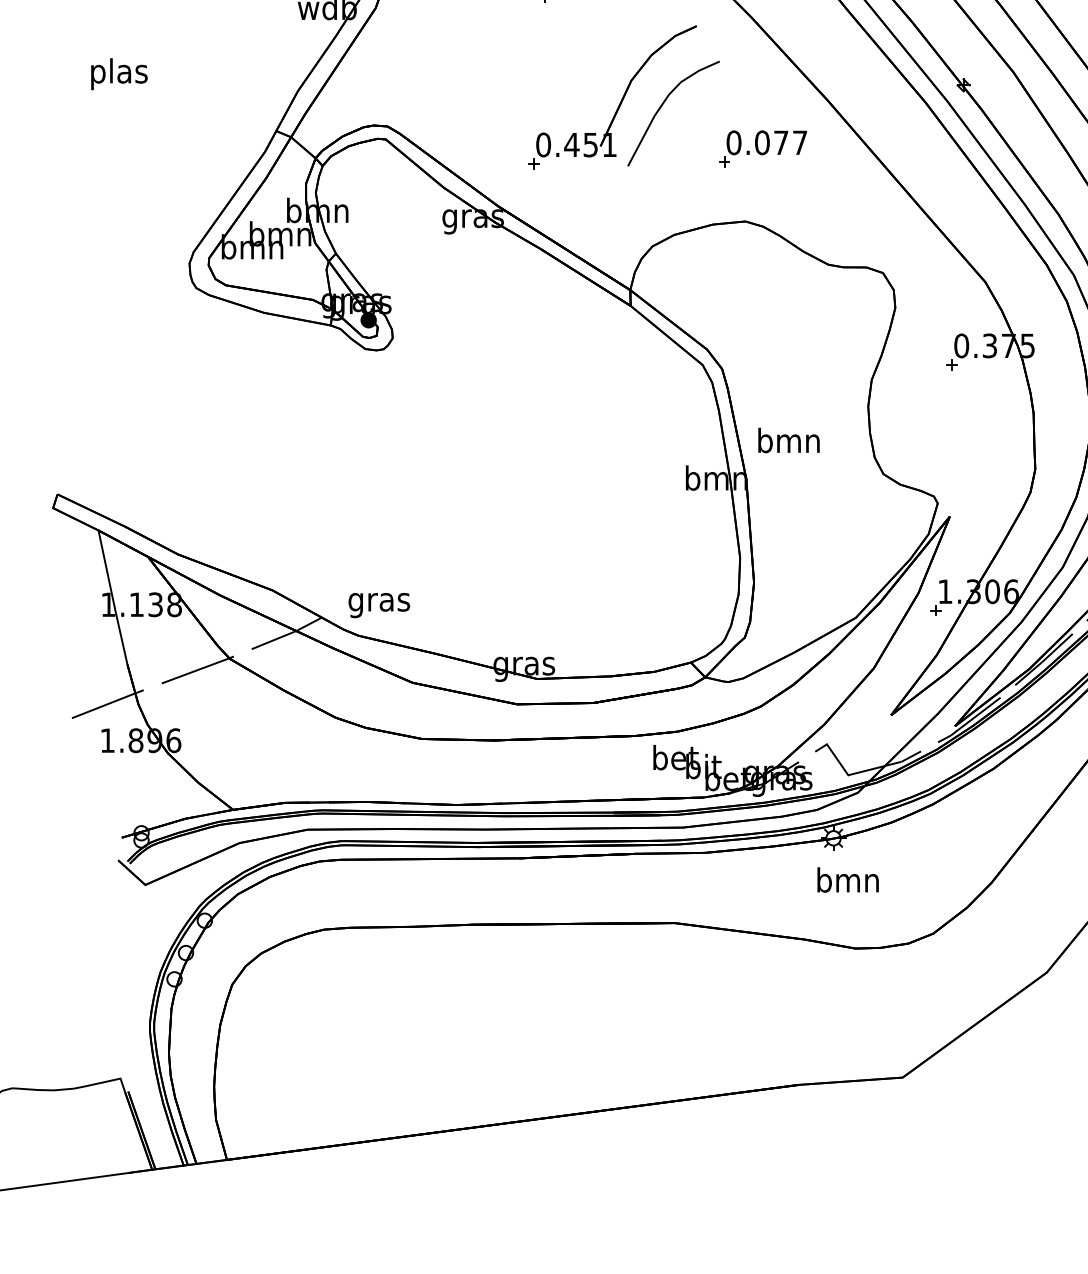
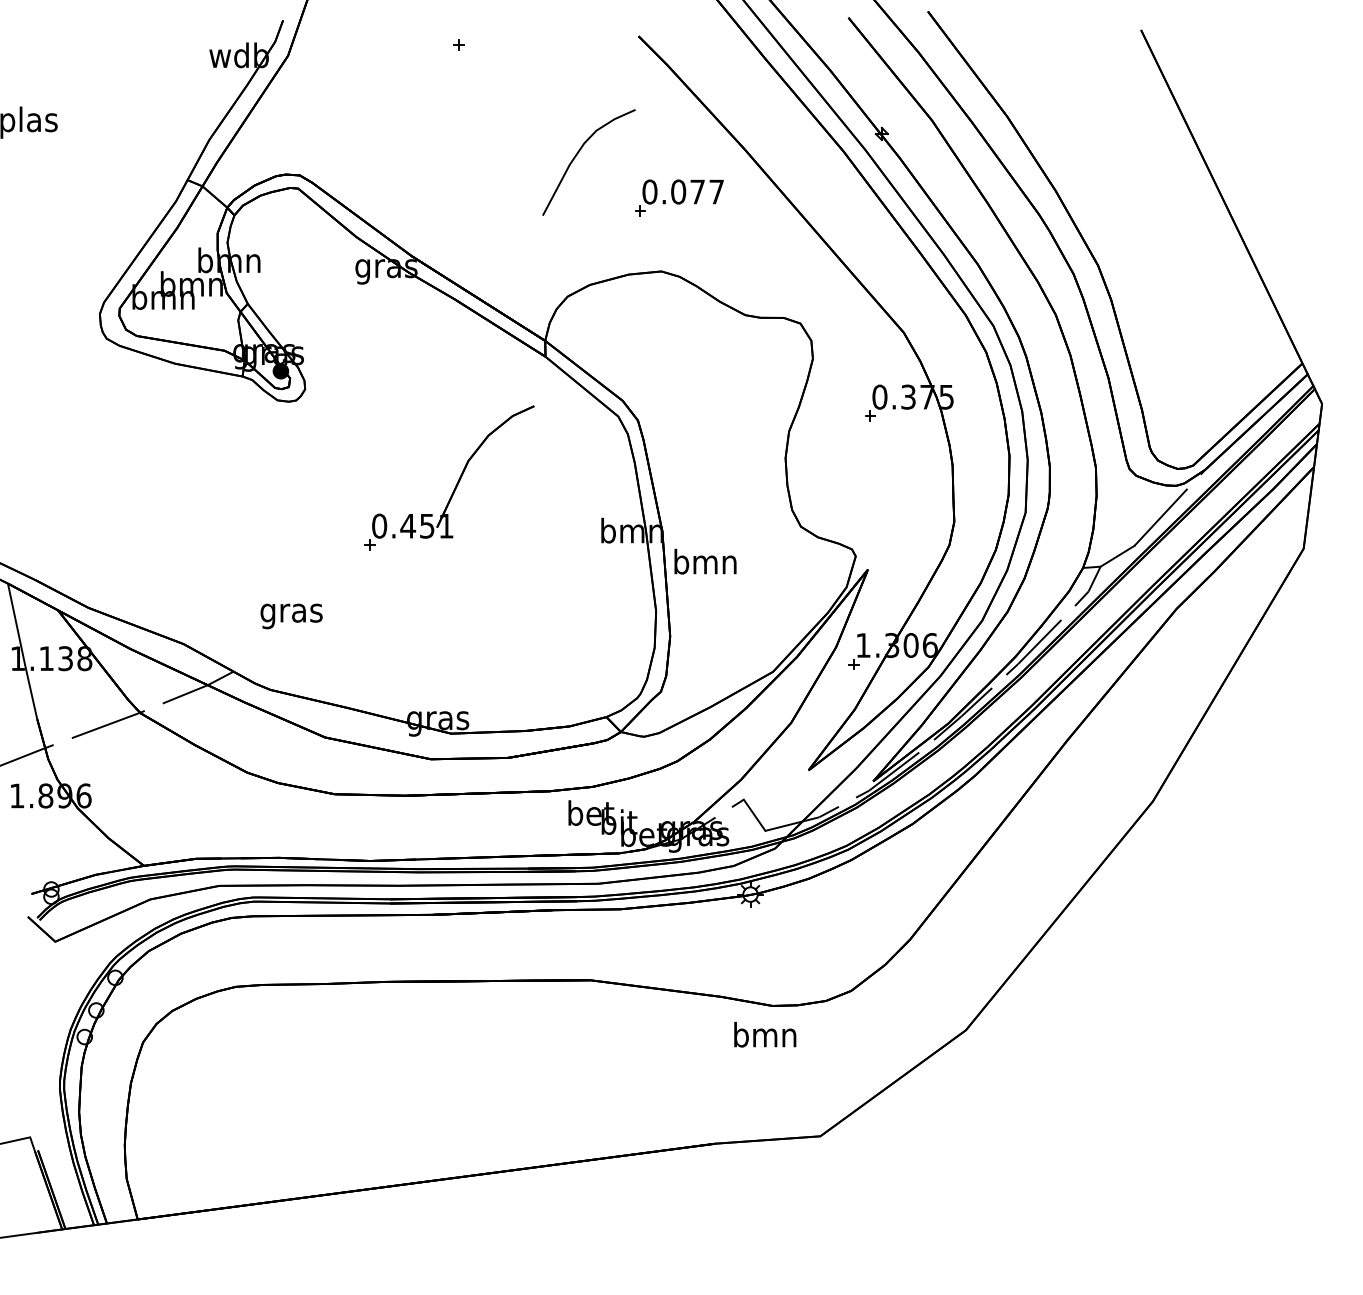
part: (620, 100) -> (457, 481), moved
text: (789, 440) -> (705, 561), moved
text: (379, 605) -> (291, 616), moved
text: (848, 879) -> (765, 1034), moved

